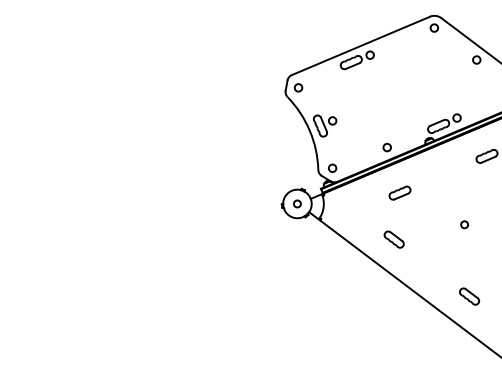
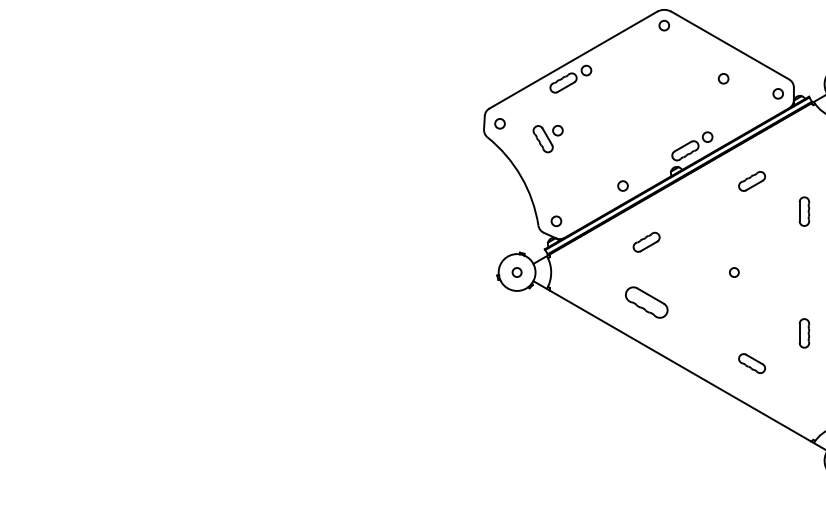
circle: (476, 59) -> (723, 78), moved
part: (323, 126) -> (547, 139), moved
part: (394, 239) -> (646, 302), size x1.6

